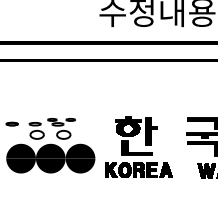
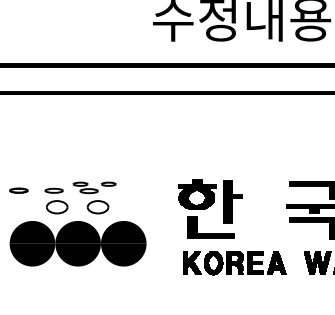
part: (138, 169) -> (234, 261), moved

